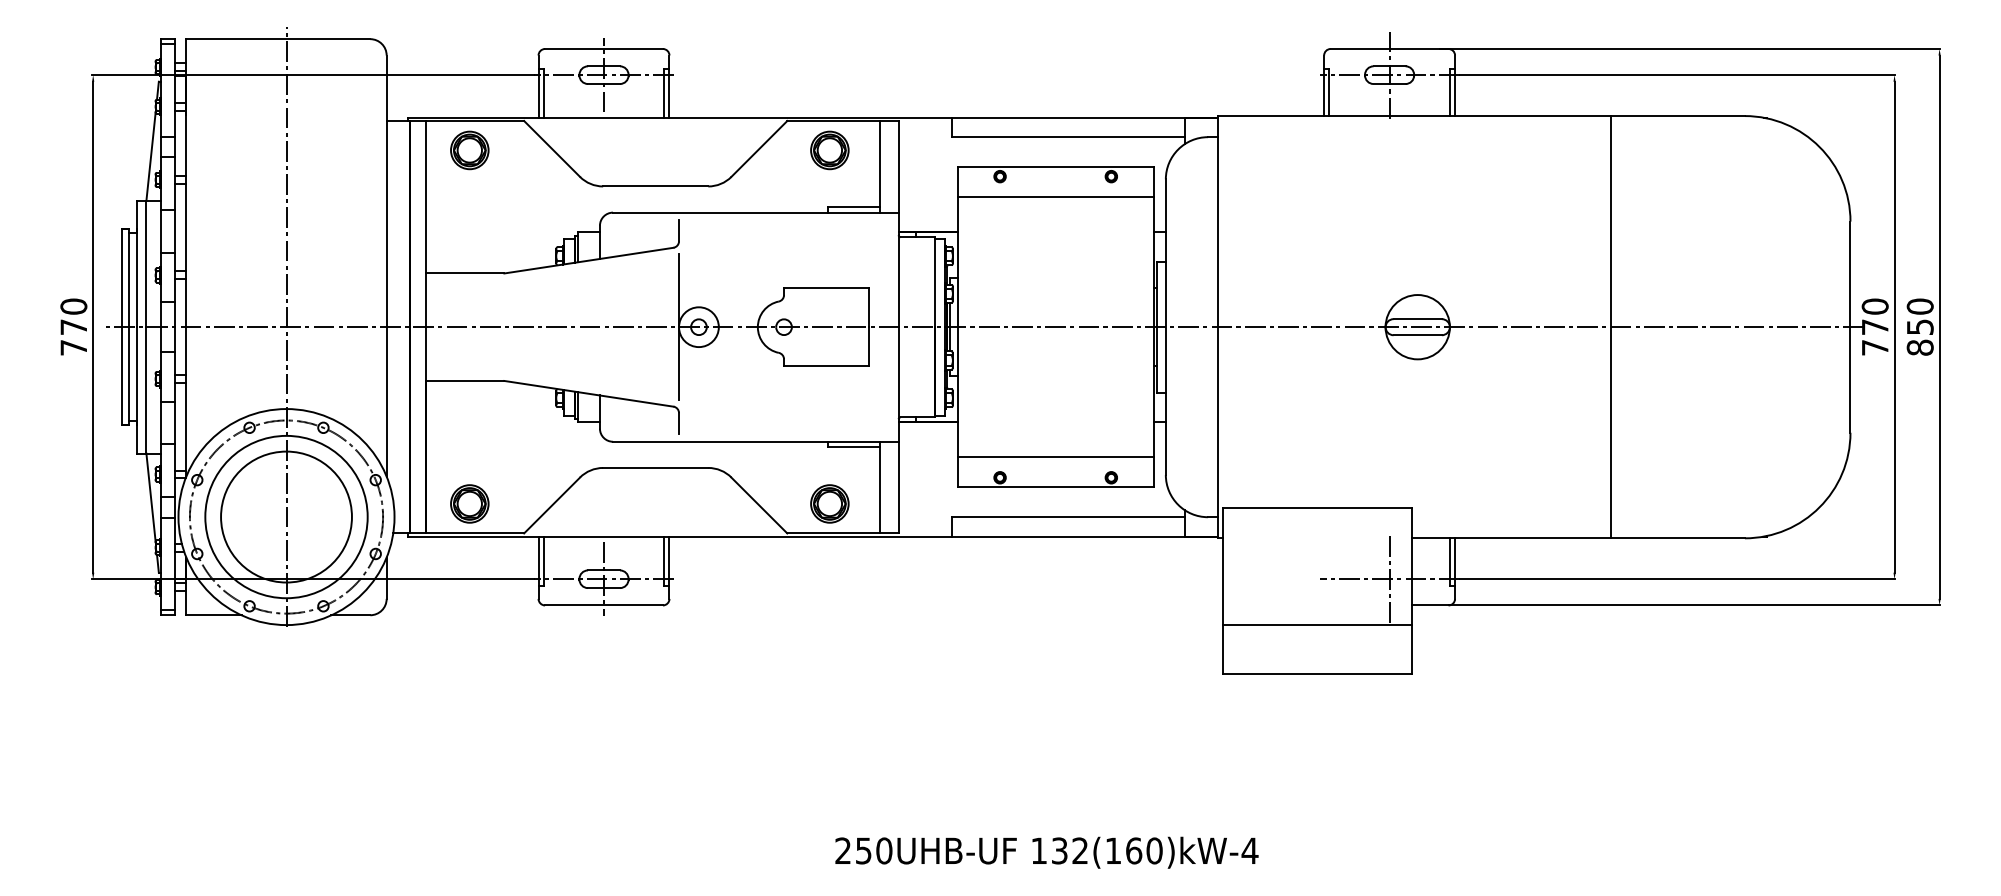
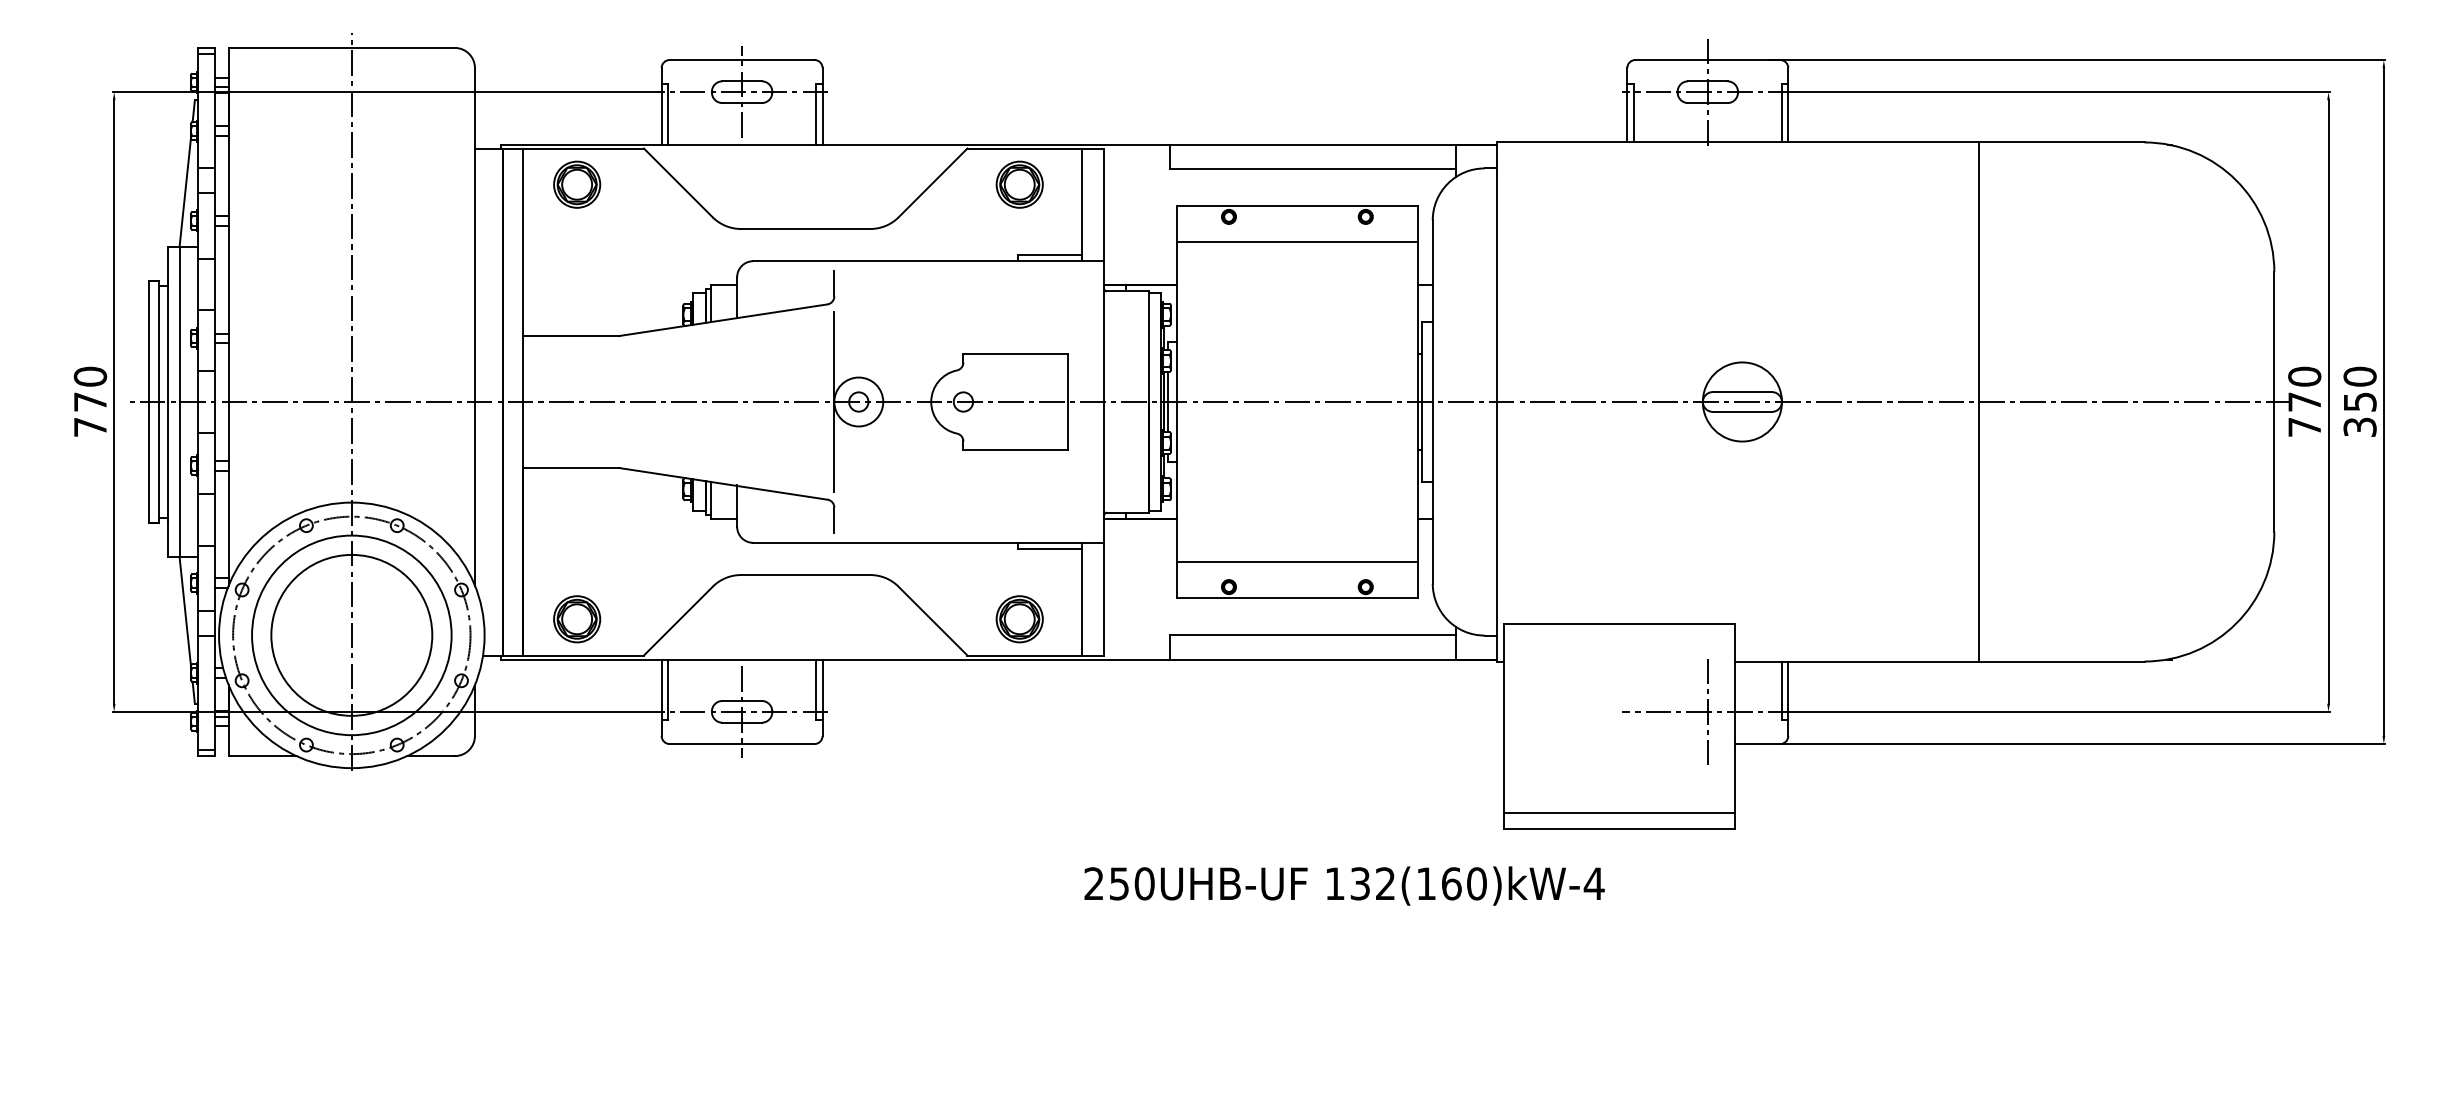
text: (1919, 347) -> (2359, 427), 850 -> 350
line: (1317, 625) -> (1619, 812), moved
text: (1046, 852) -> (1344, 885), moved

